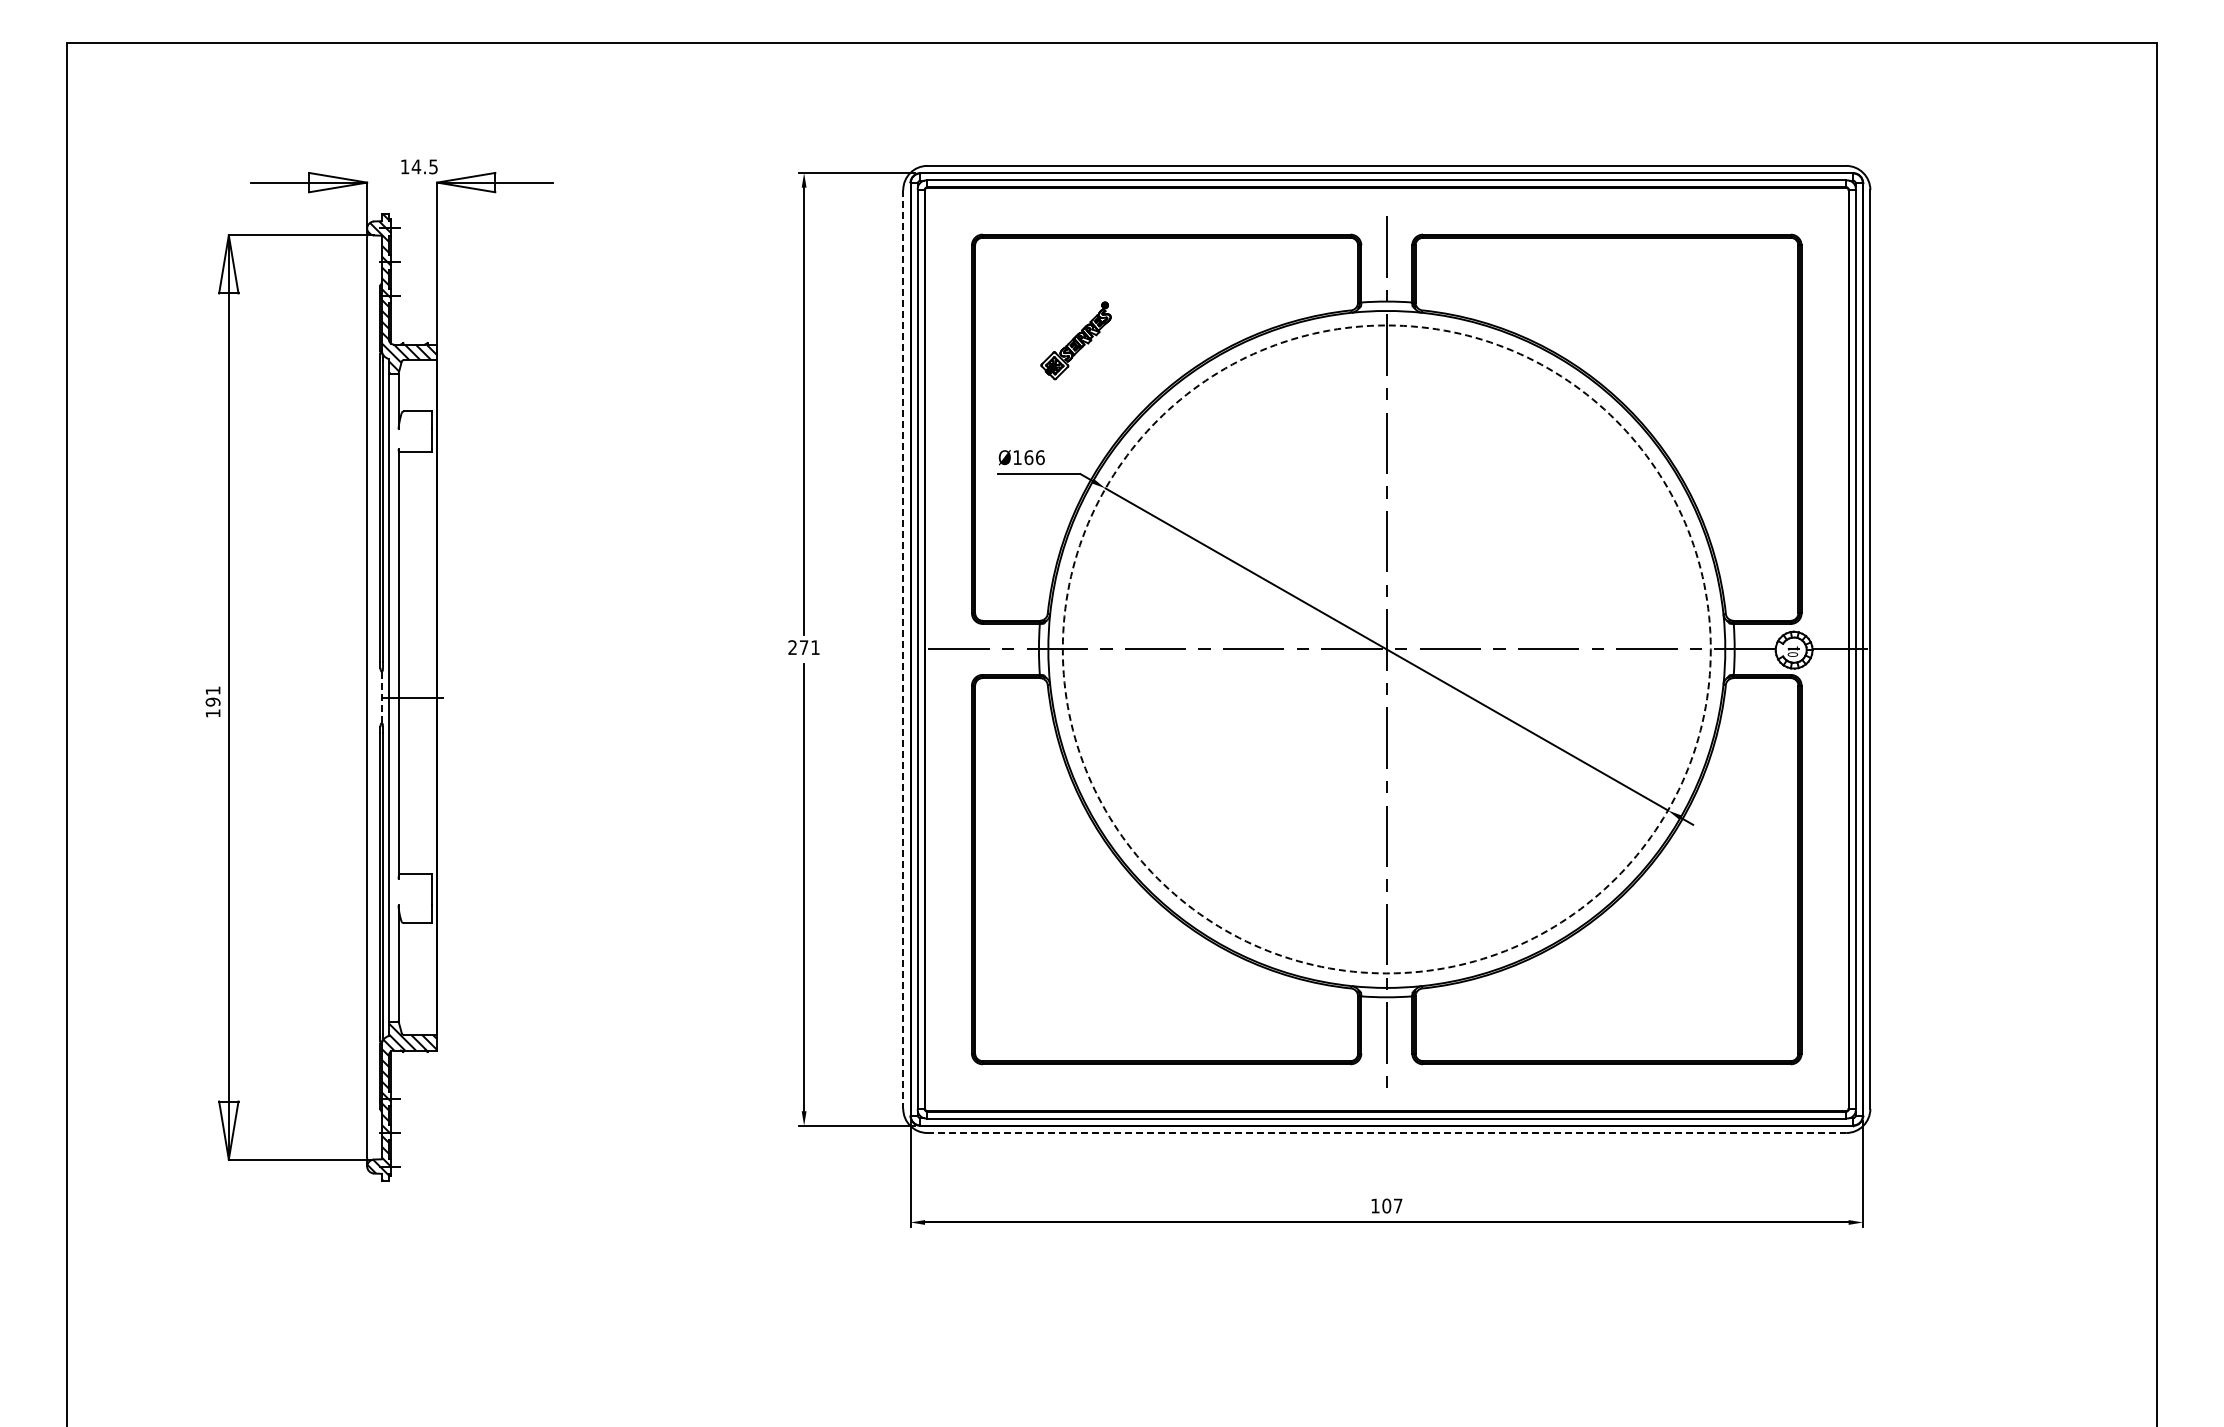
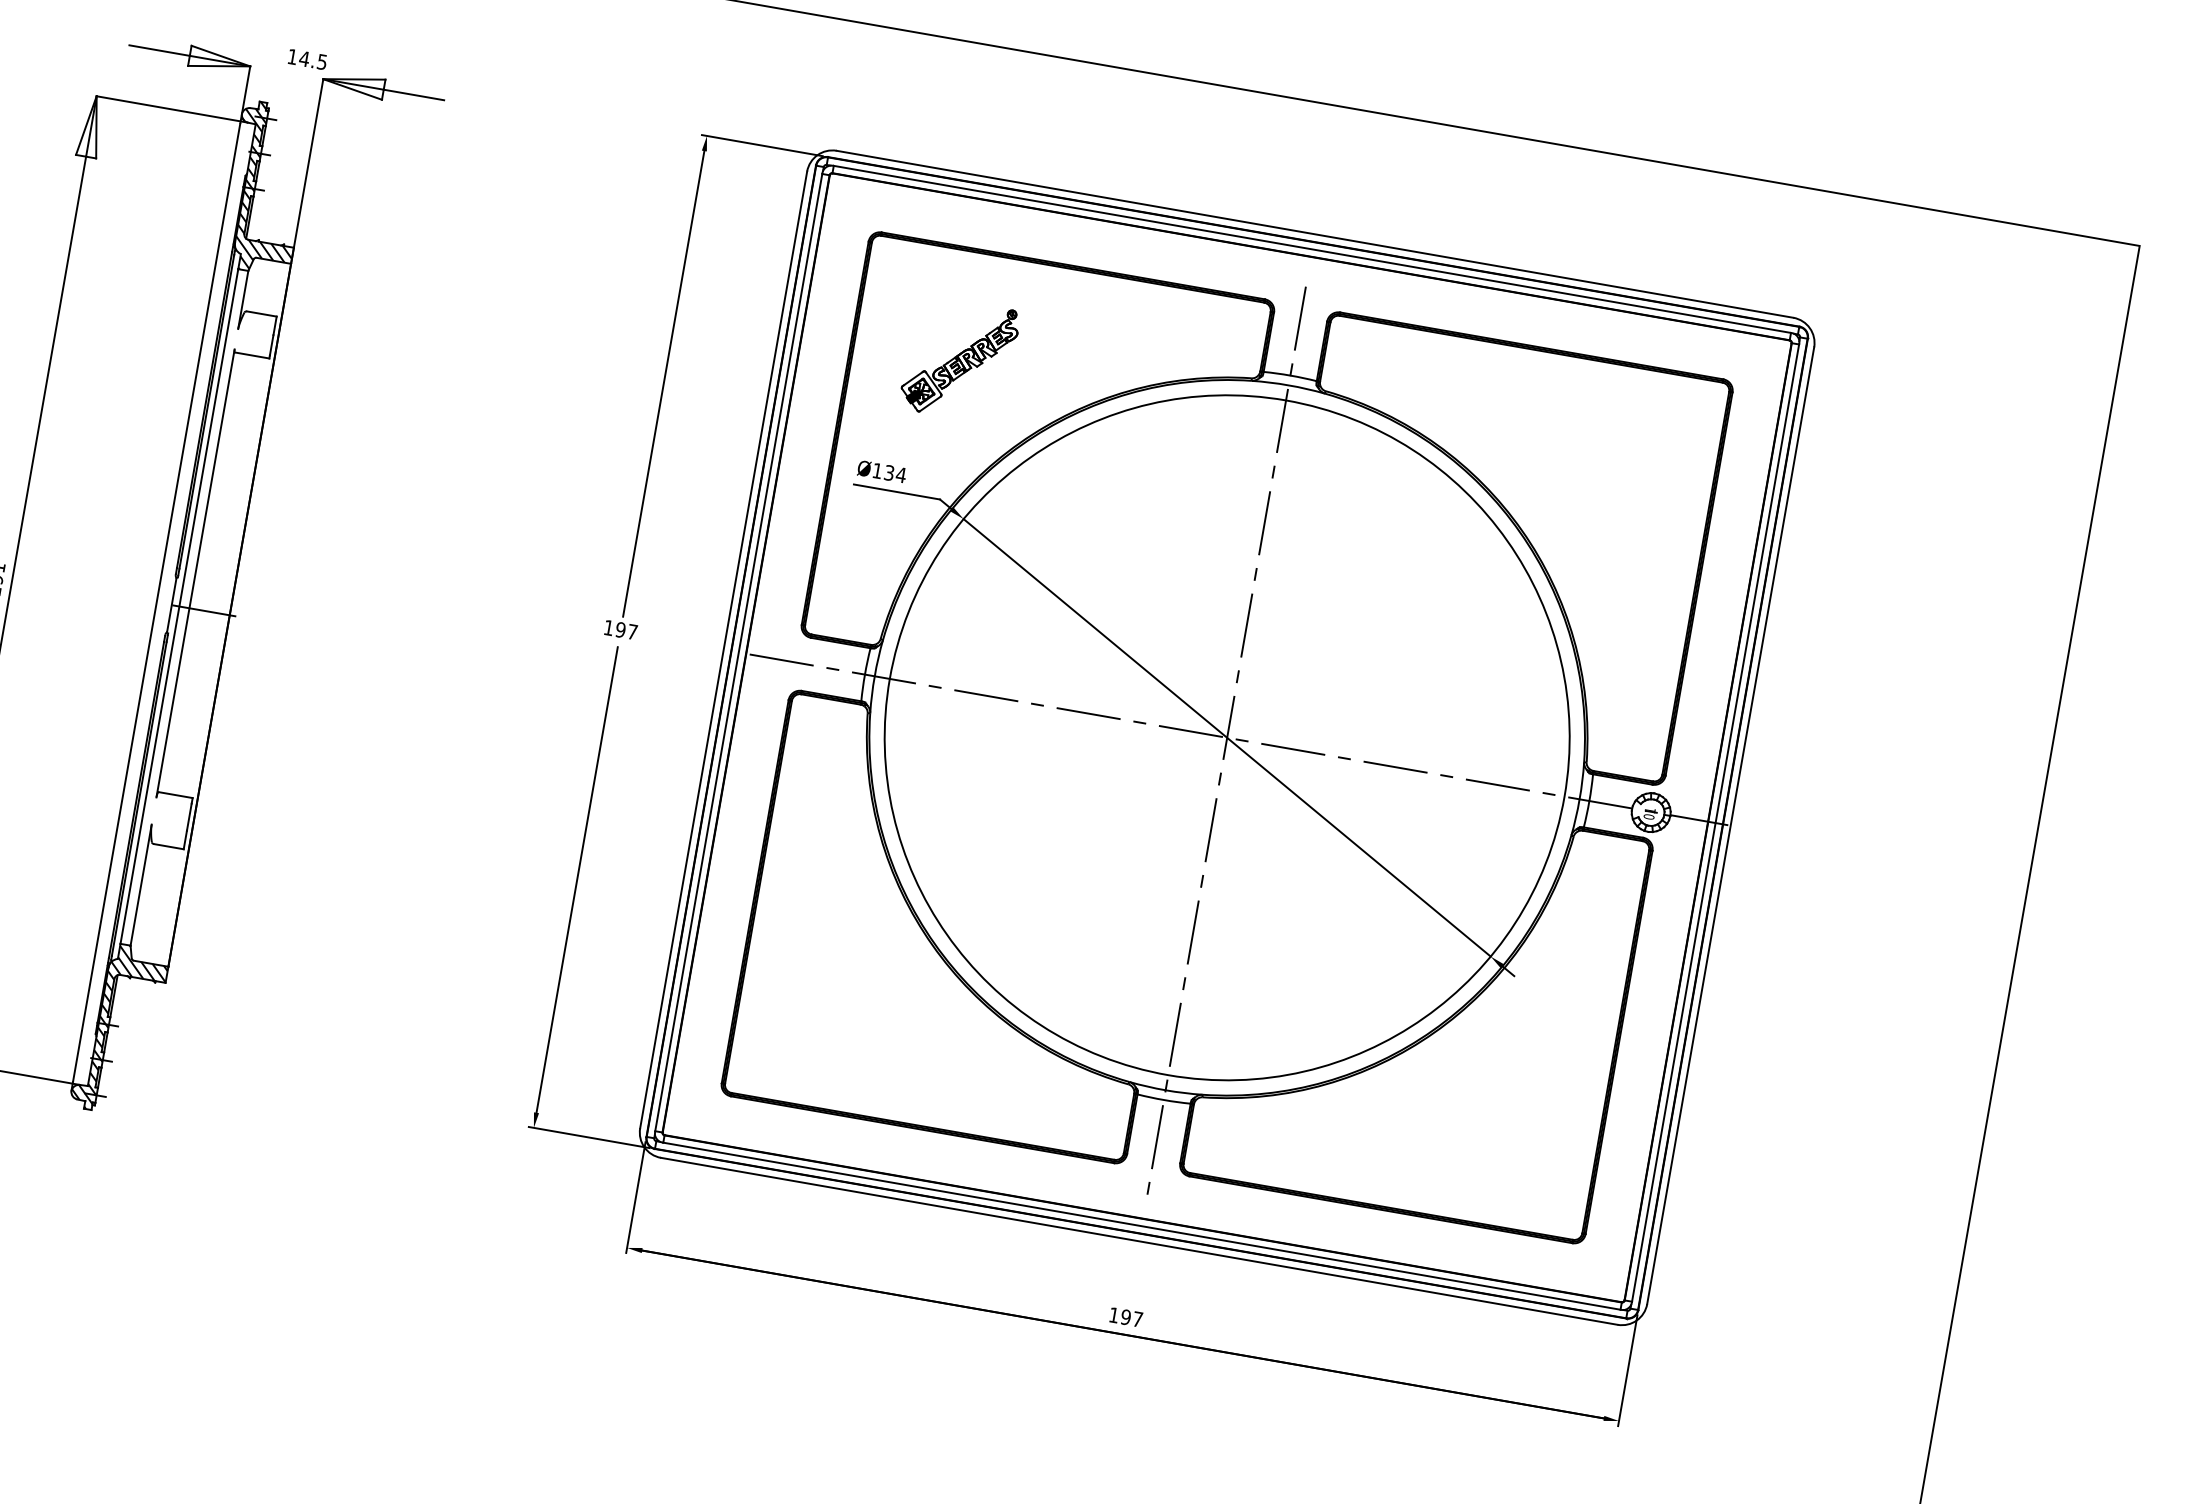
part: (1075, 340) -> (959, 359), size x1.43
text: (1034, 457) -> (895, 473), Ø166 -> Ø134
text: (803, 647) -> (620, 629), 271 -> 197
line: (903, 649) -> (723, 650), dashed -> solid
circle: (1386, 649) -> (1226, 737), dashed -> solid
line: (381, 697) -> (171, 605), dashed -> solid
line: (1387, 1133) -> (1139, 1241), dashed -> solid
text: (1386, 1205) -> (1125, 1316), 107 -> 197

